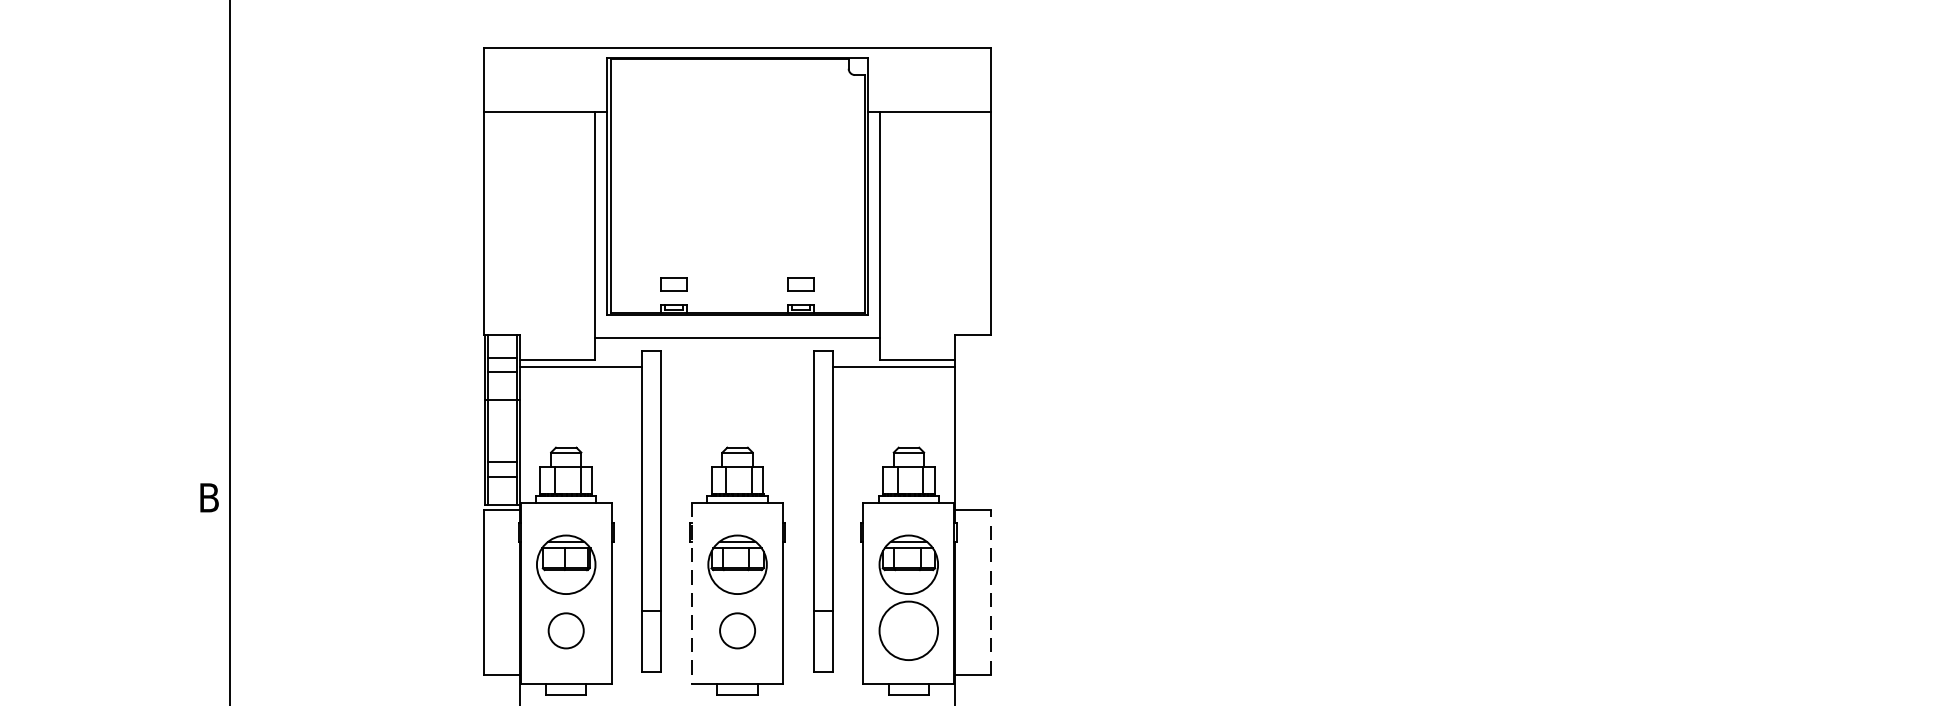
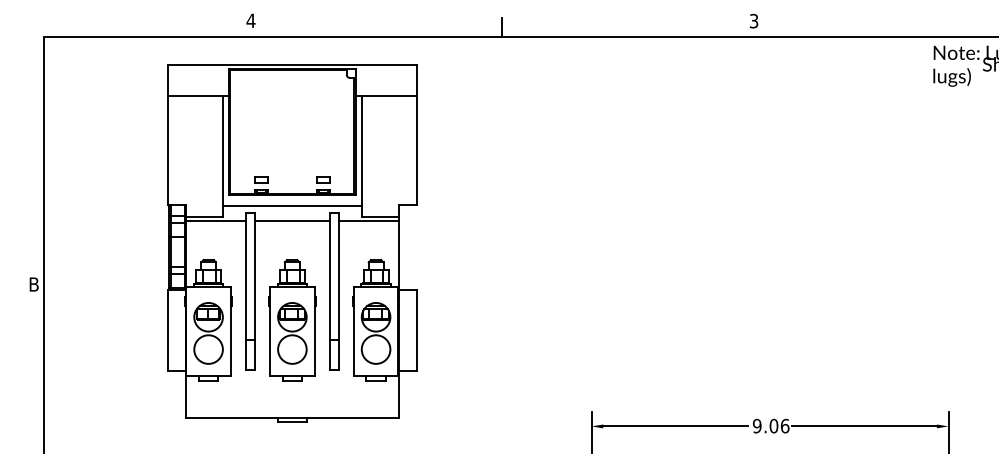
line: (737, 366) -> (292, 220), added
line: (991, 591) -> (416, 330), dashed -> solid
line: (692, 593) -> (270, 331), dashed -> solid
circle: (566, 630) -> (208, 349), size x1.67
circle: (737, 630) -> (292, 349), size x1.67

